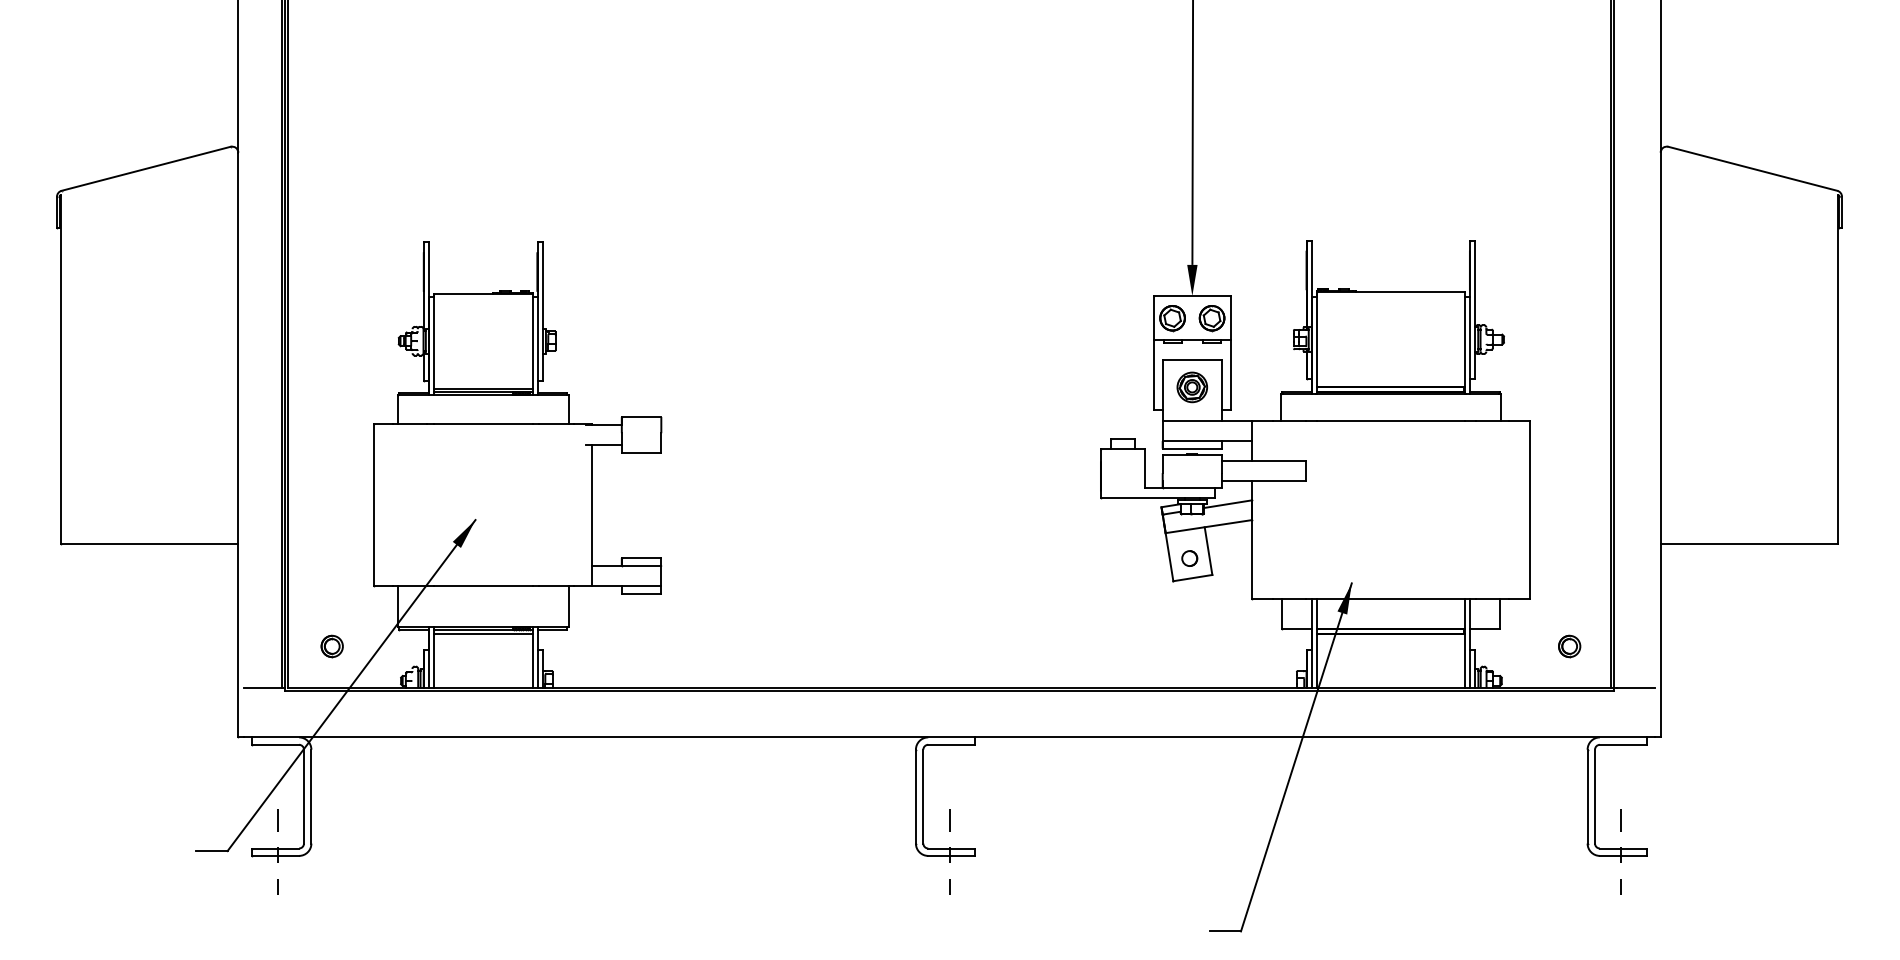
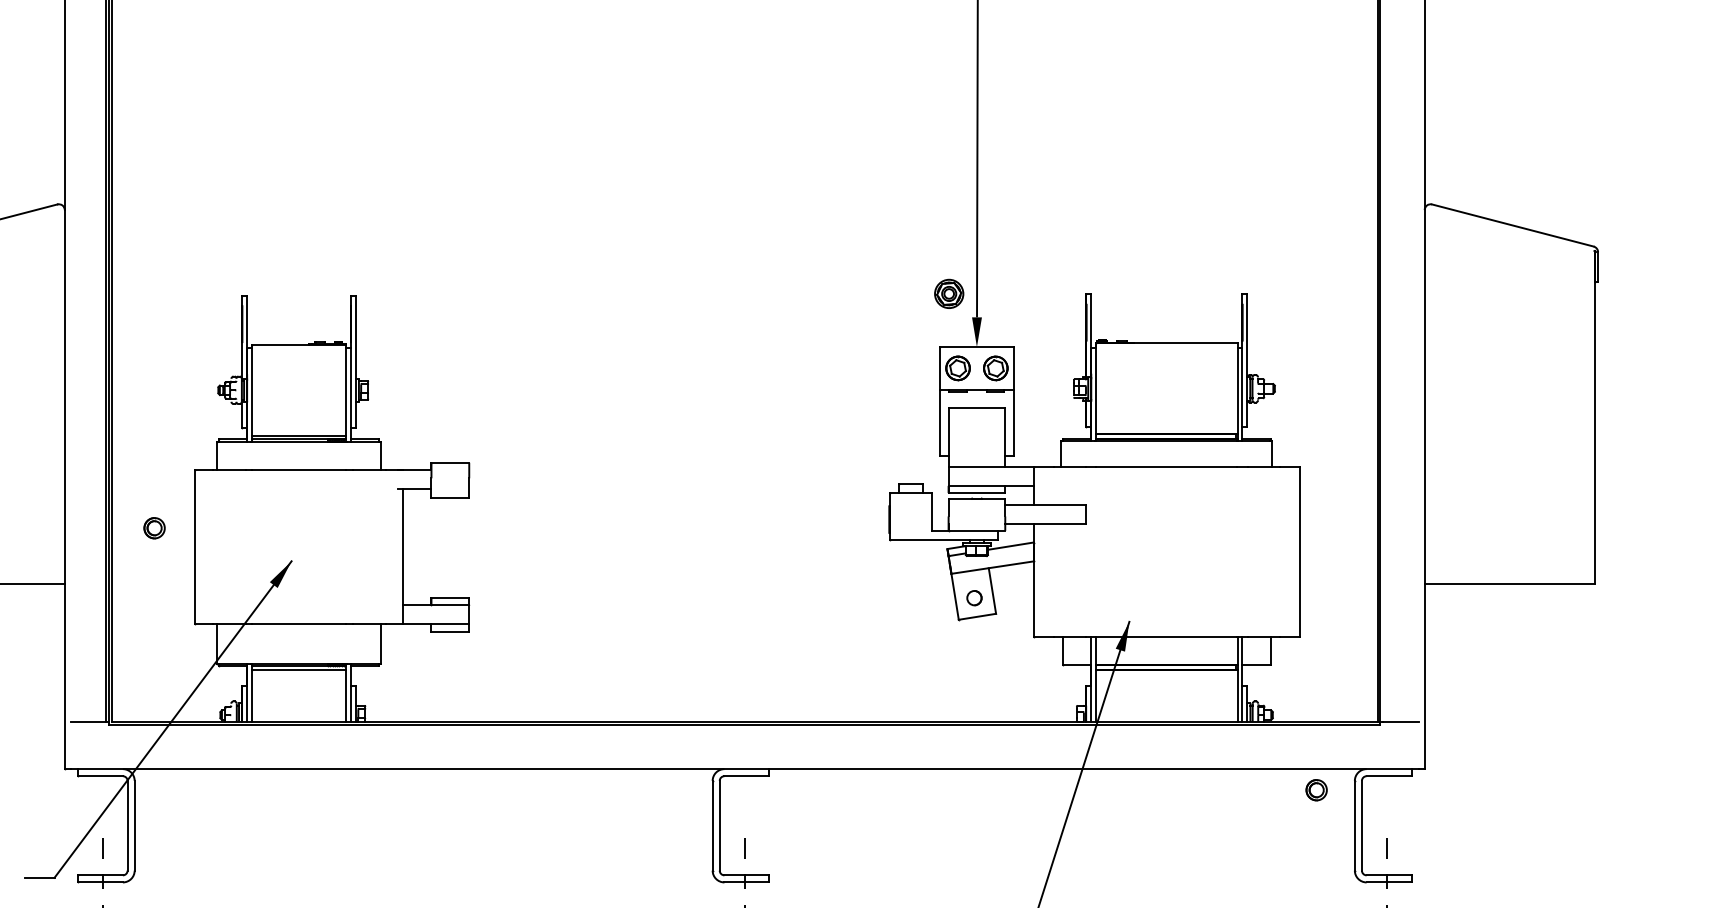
part: (1191, 387) -> (948, 294), moved
part: (331, 646) -> (153, 528), moved
part: (1569, 646) -> (1316, 790), moved

